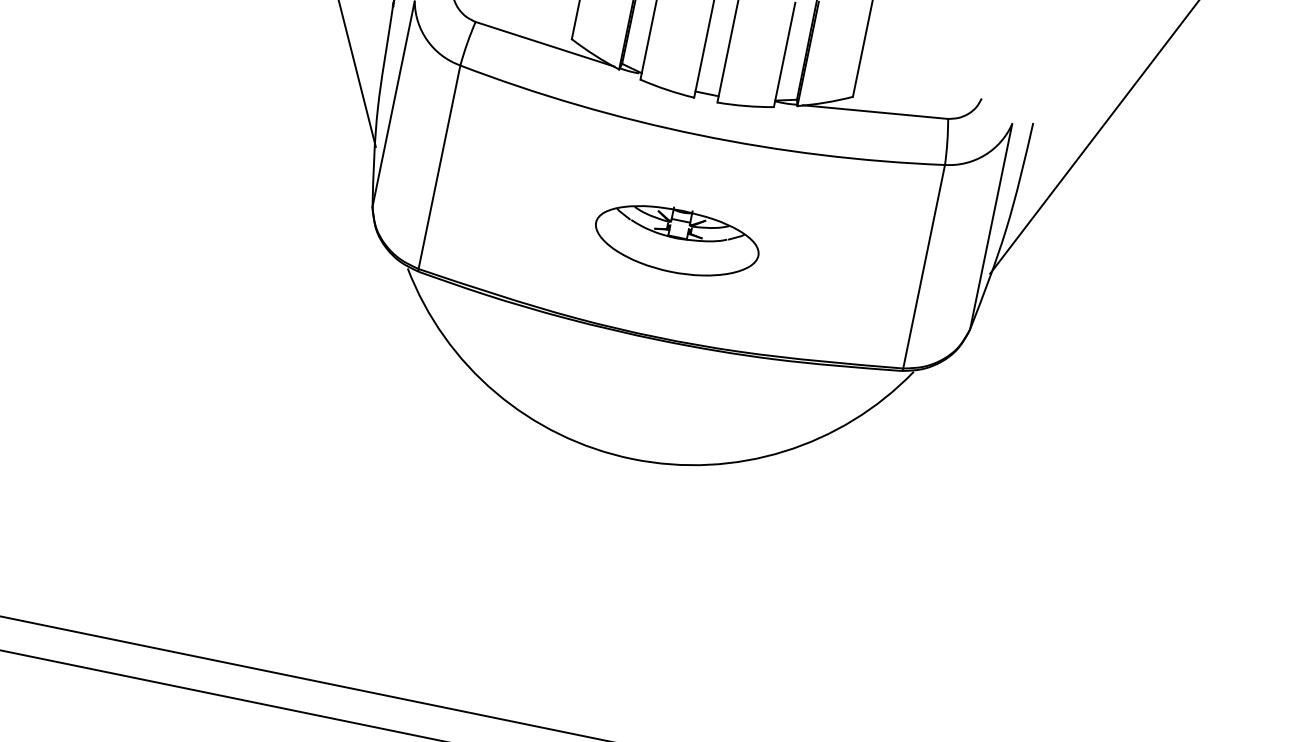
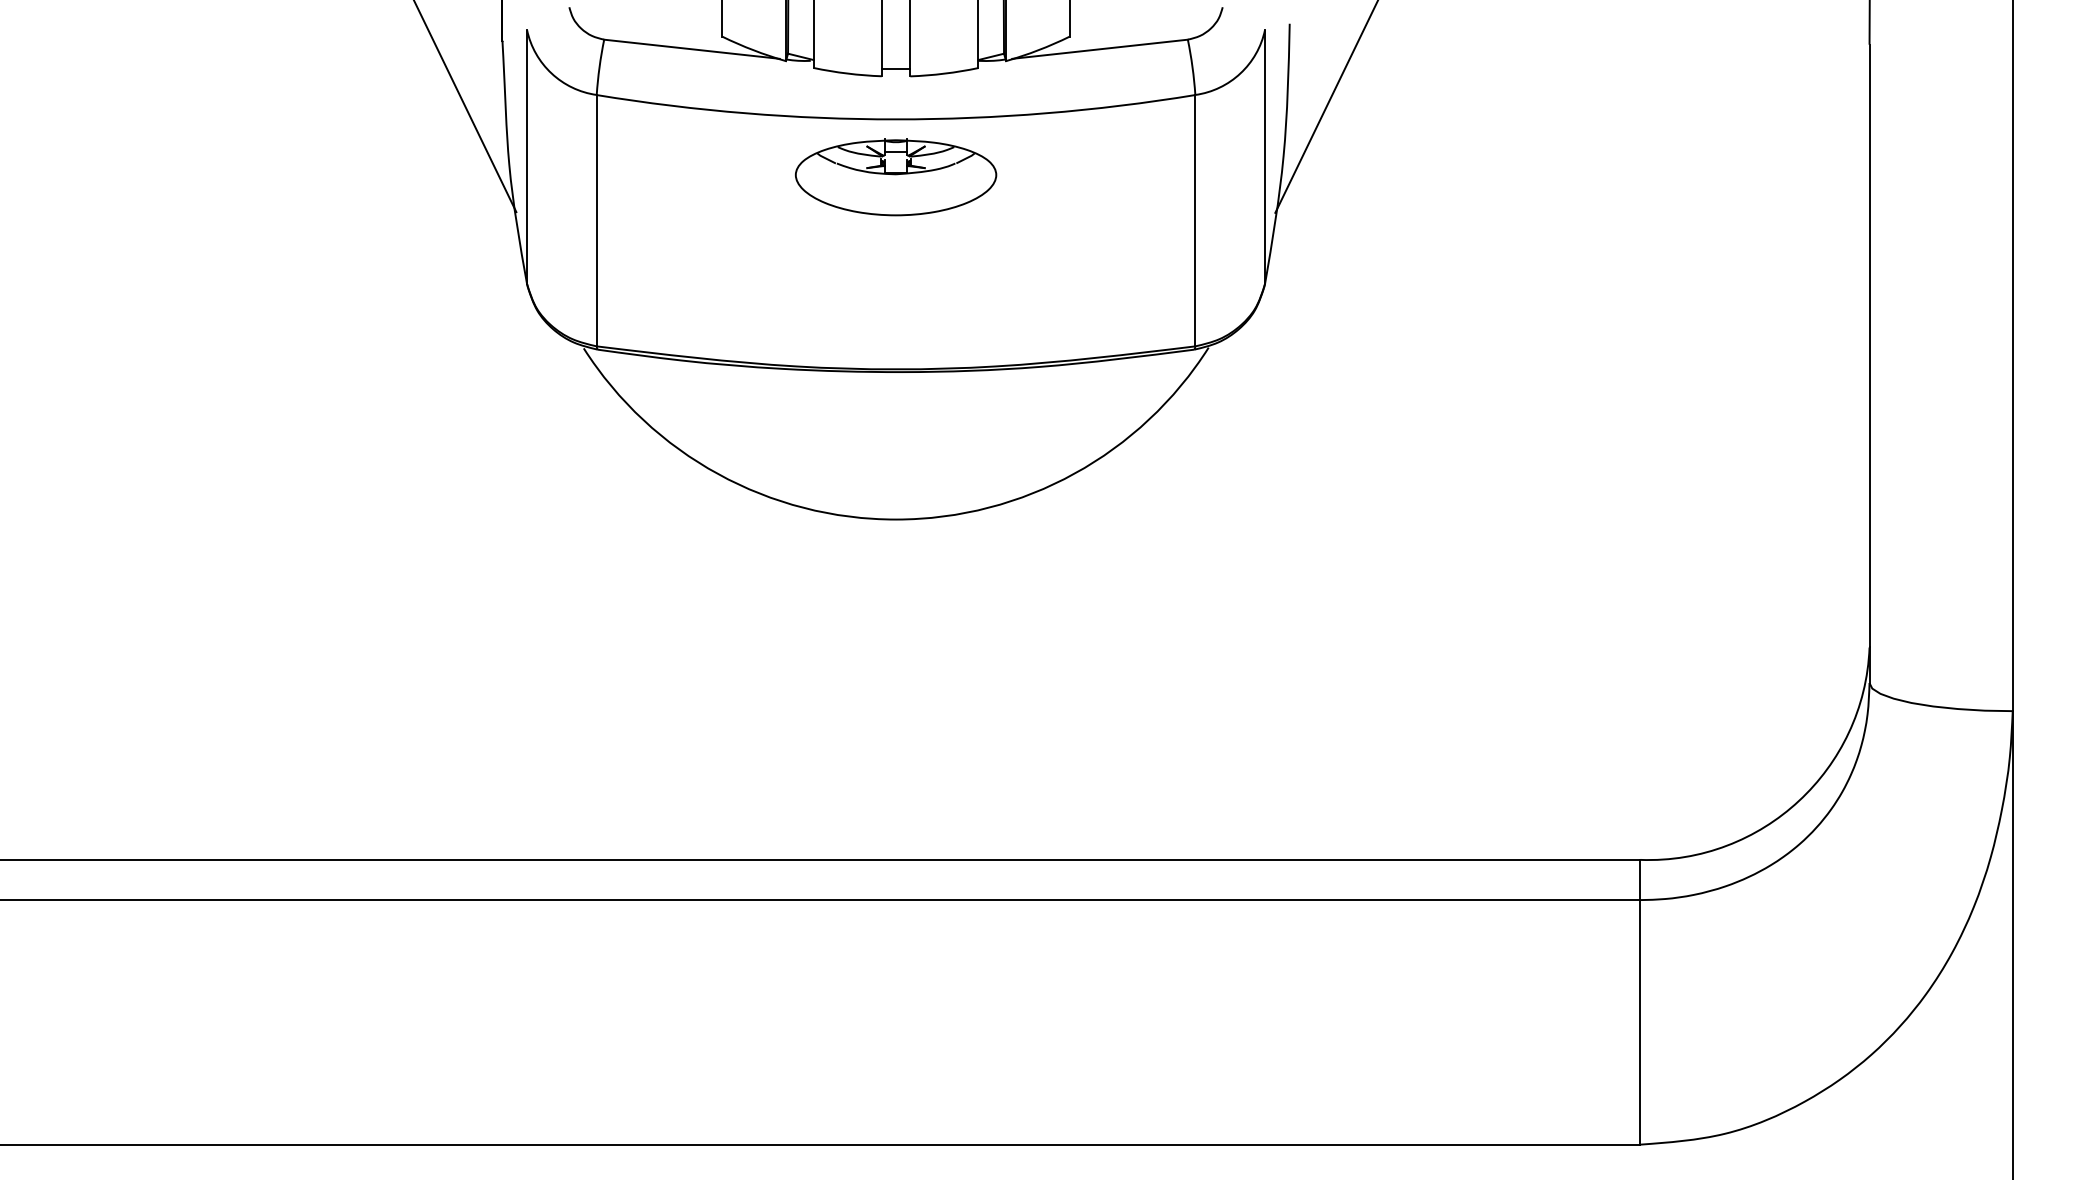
part: (677, 241) -> (896, 177), moved

